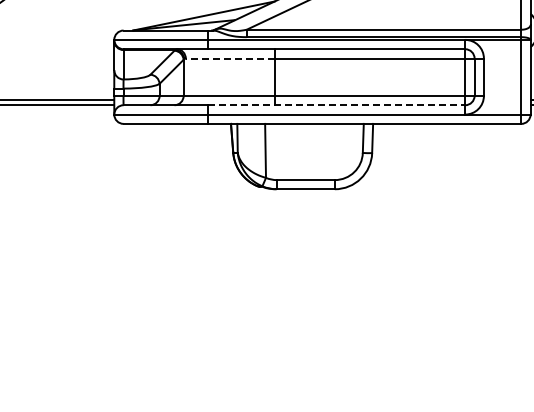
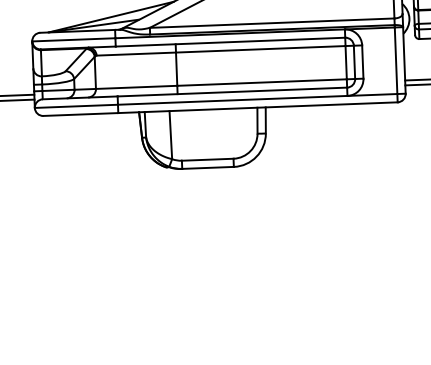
line: (230, 58) -> (136, 54), dashed -> solid
line: (336, 105) -> (232, 92), dashed -> solid

